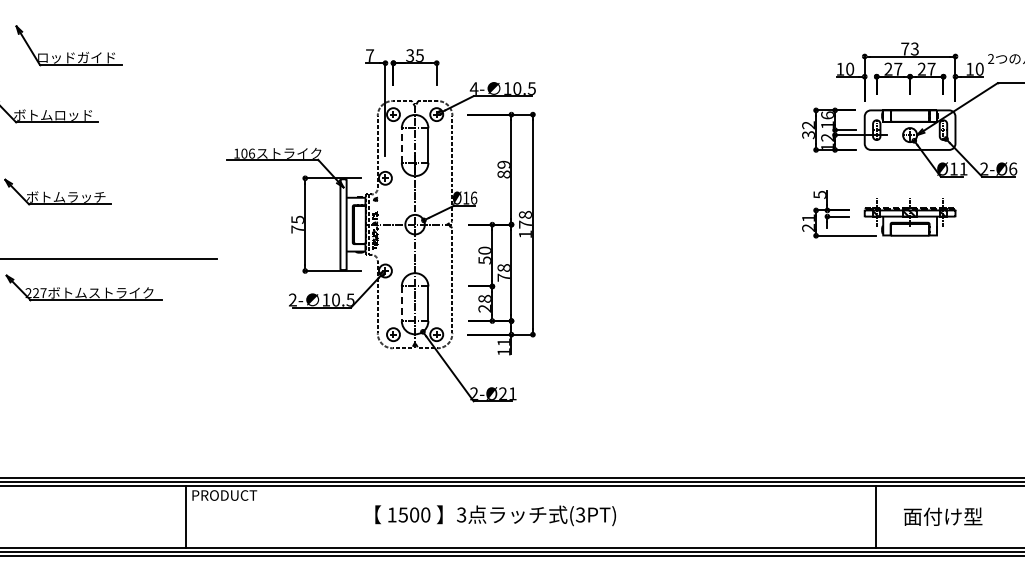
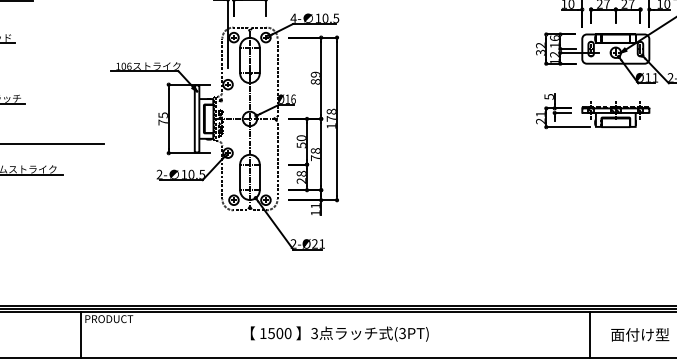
line: (401, 145) -> (239, 60), dashed -> solid
line: (401, 304) -> (239, 177), dashed -> solid
text: (495, 515) -> (339, 333), moved

